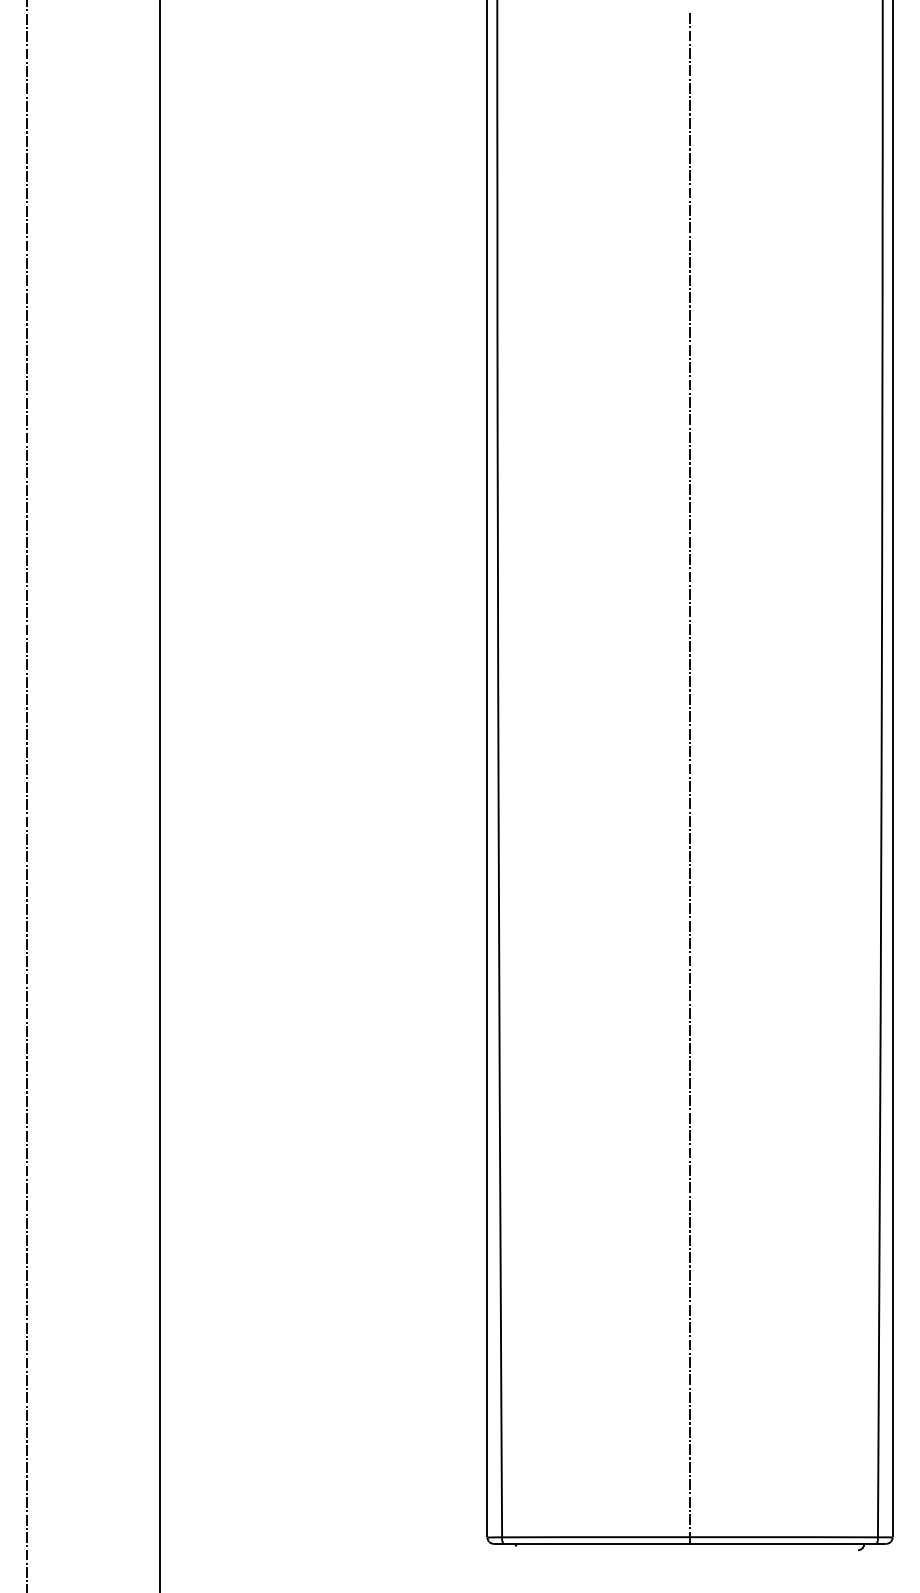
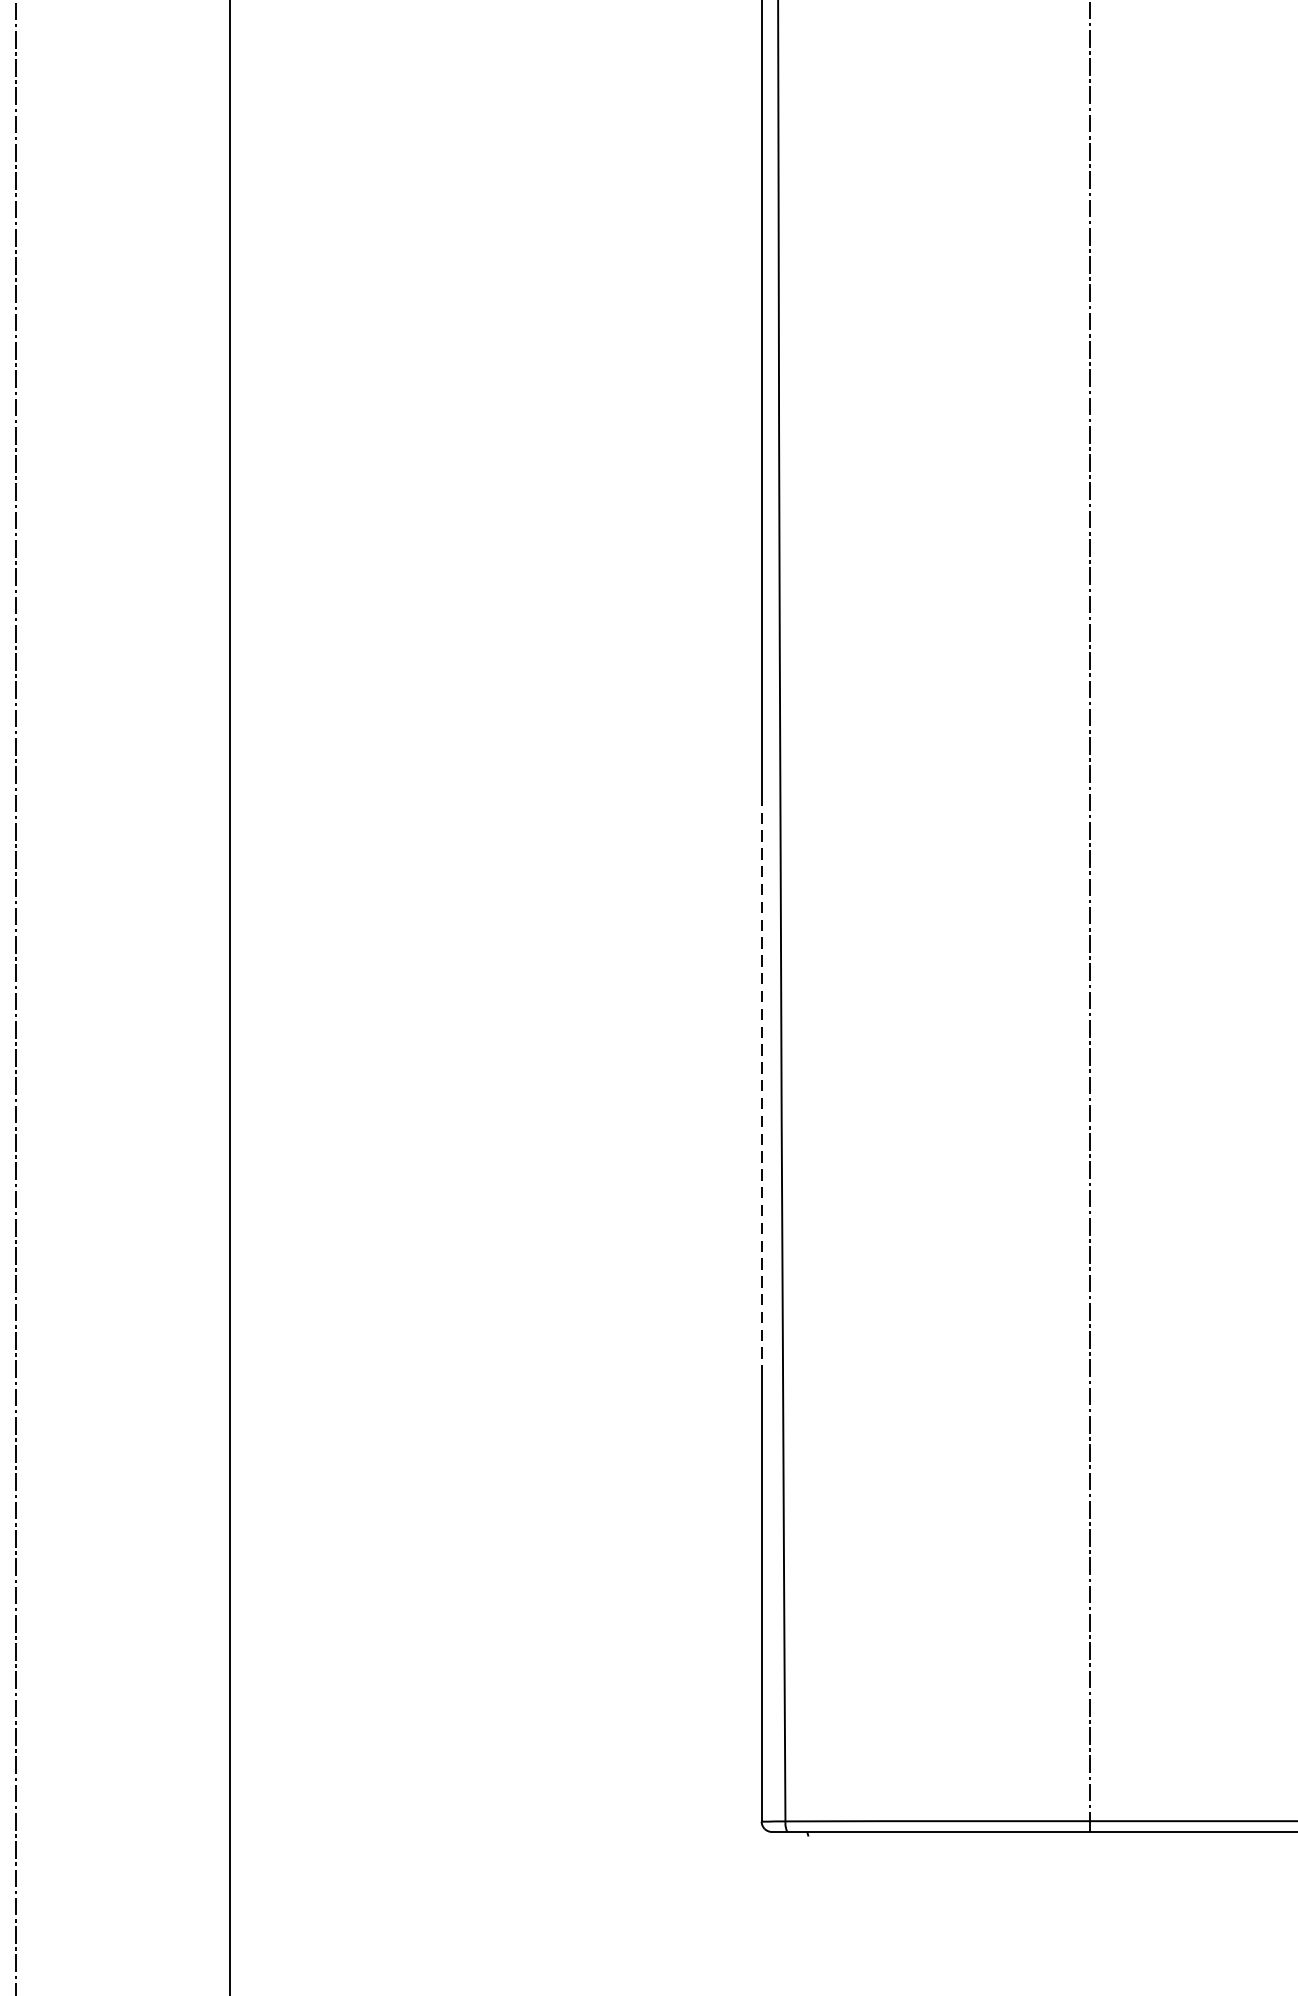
line: (487, 1080) -> (761, 1081), solid -> dashed

